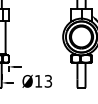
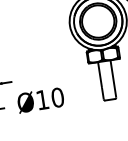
text: (48, 81) -> (57, 97), Ø13 -> Ø10

